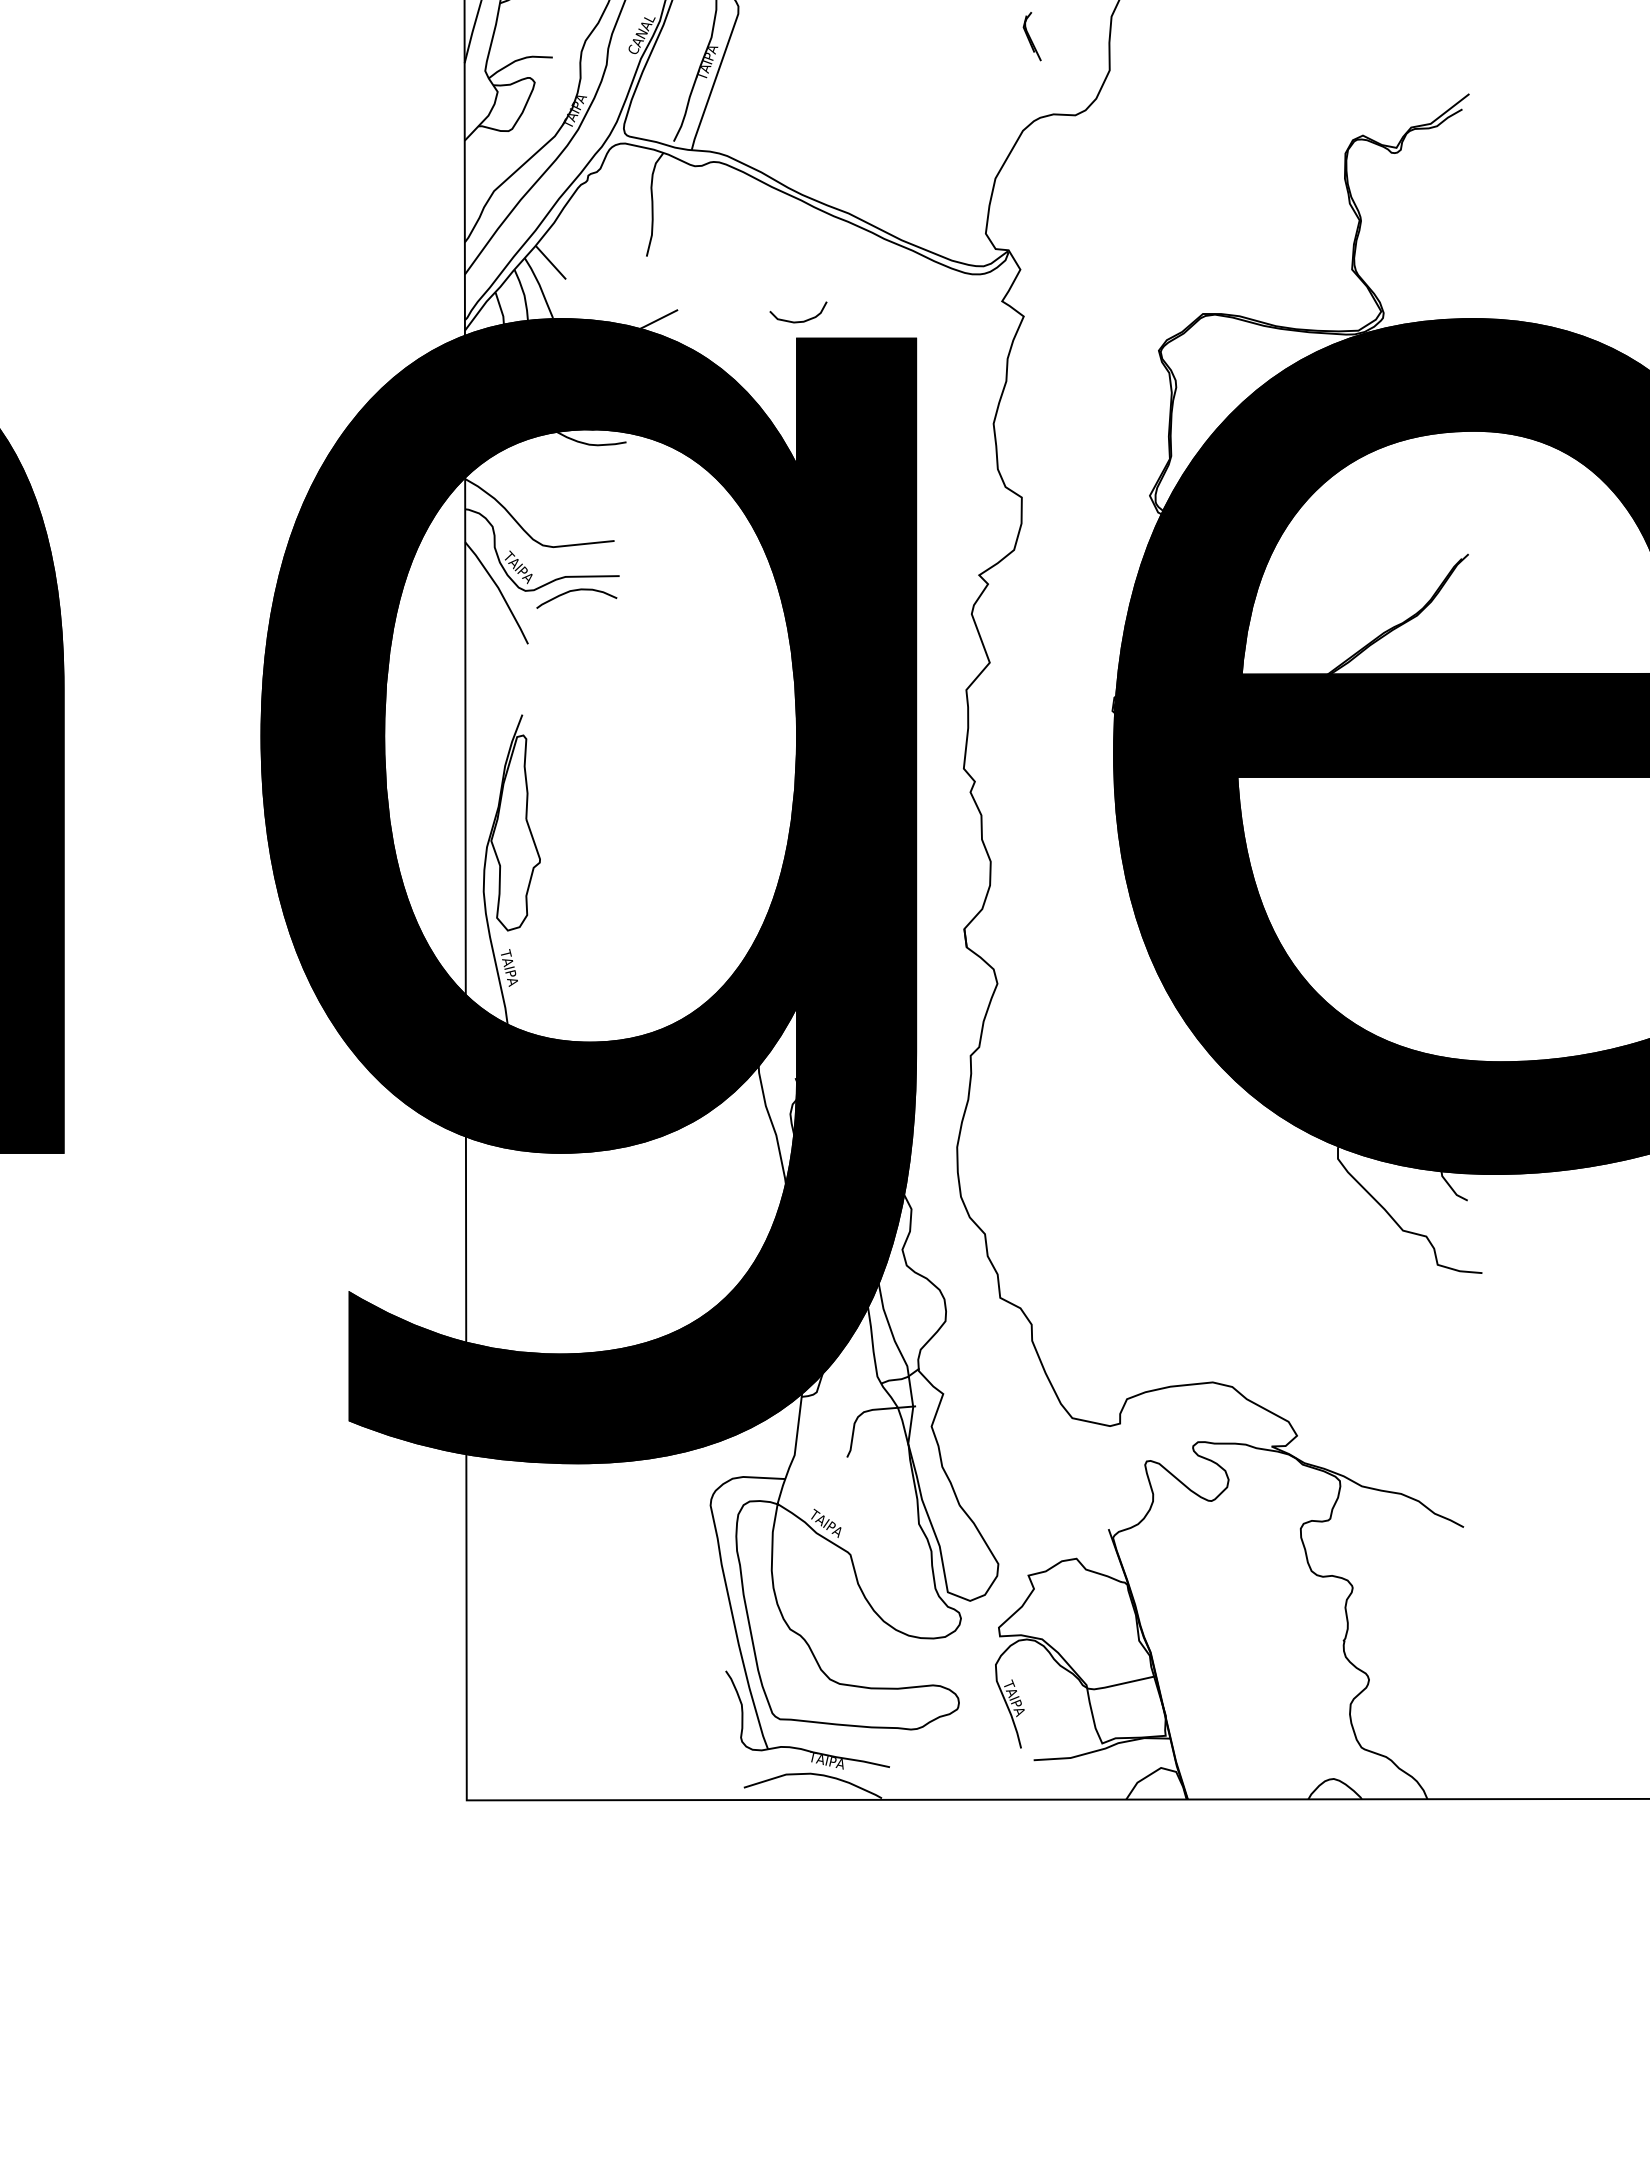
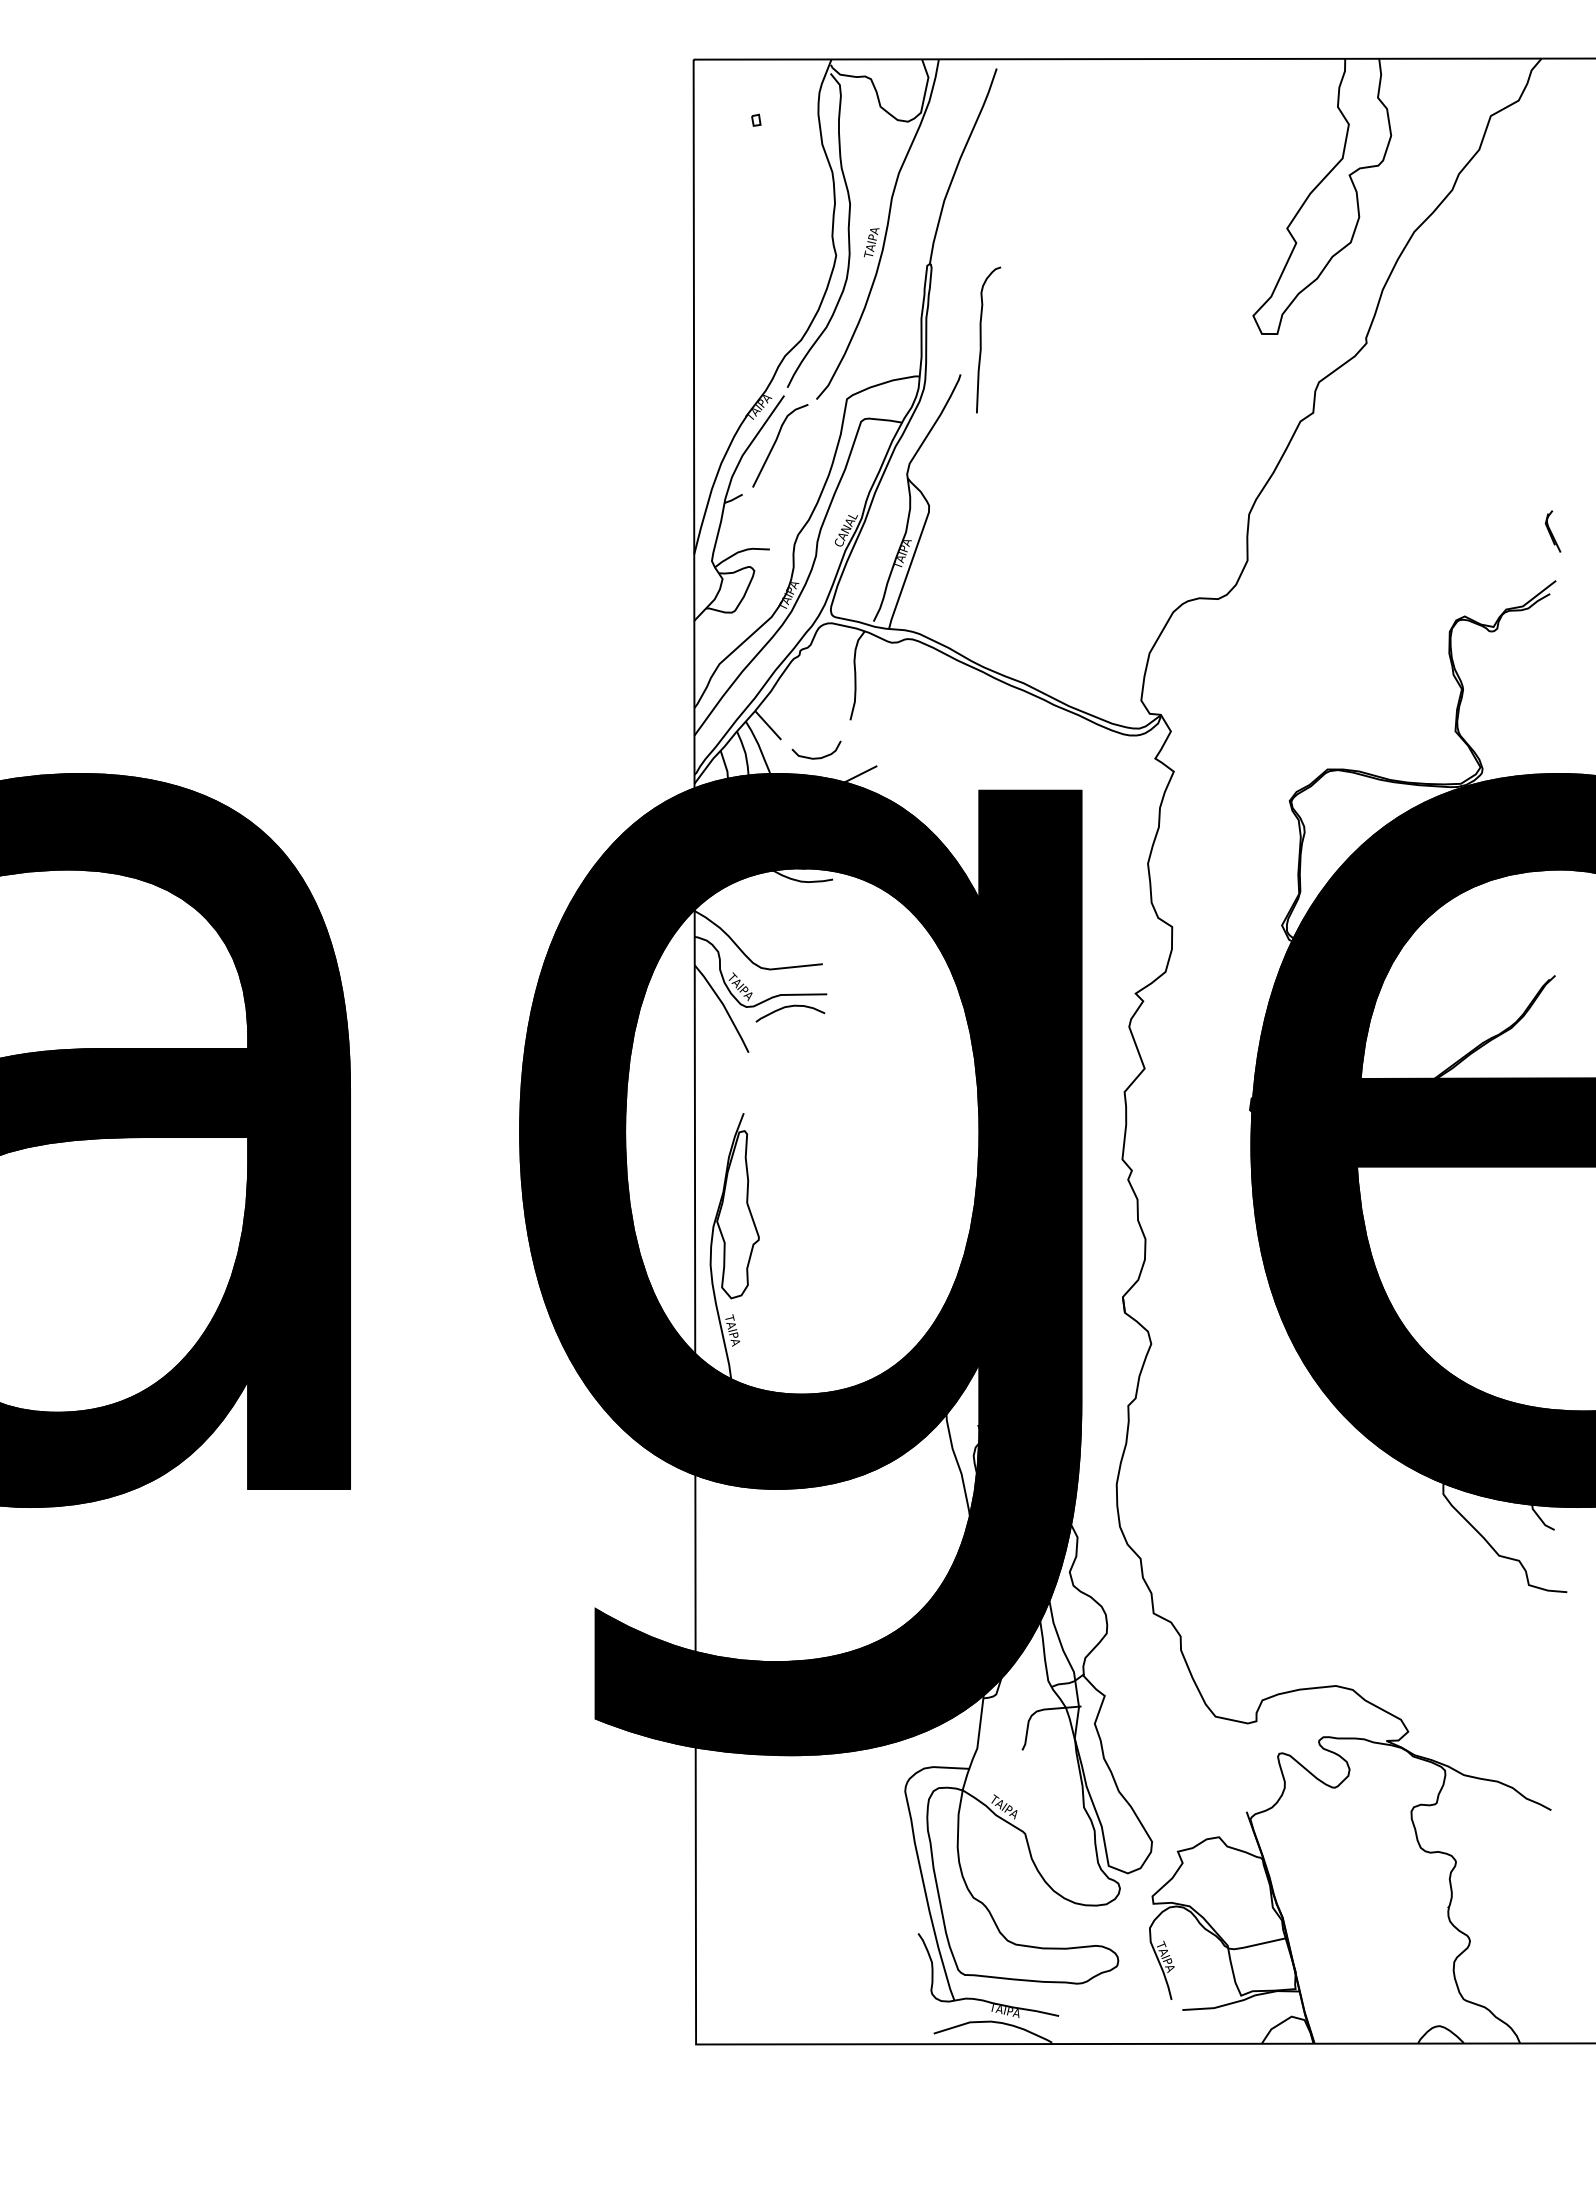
part: (1031, 36) -> (1552, 531), moved
curve: (798, 320) -> (816, 757), moved

